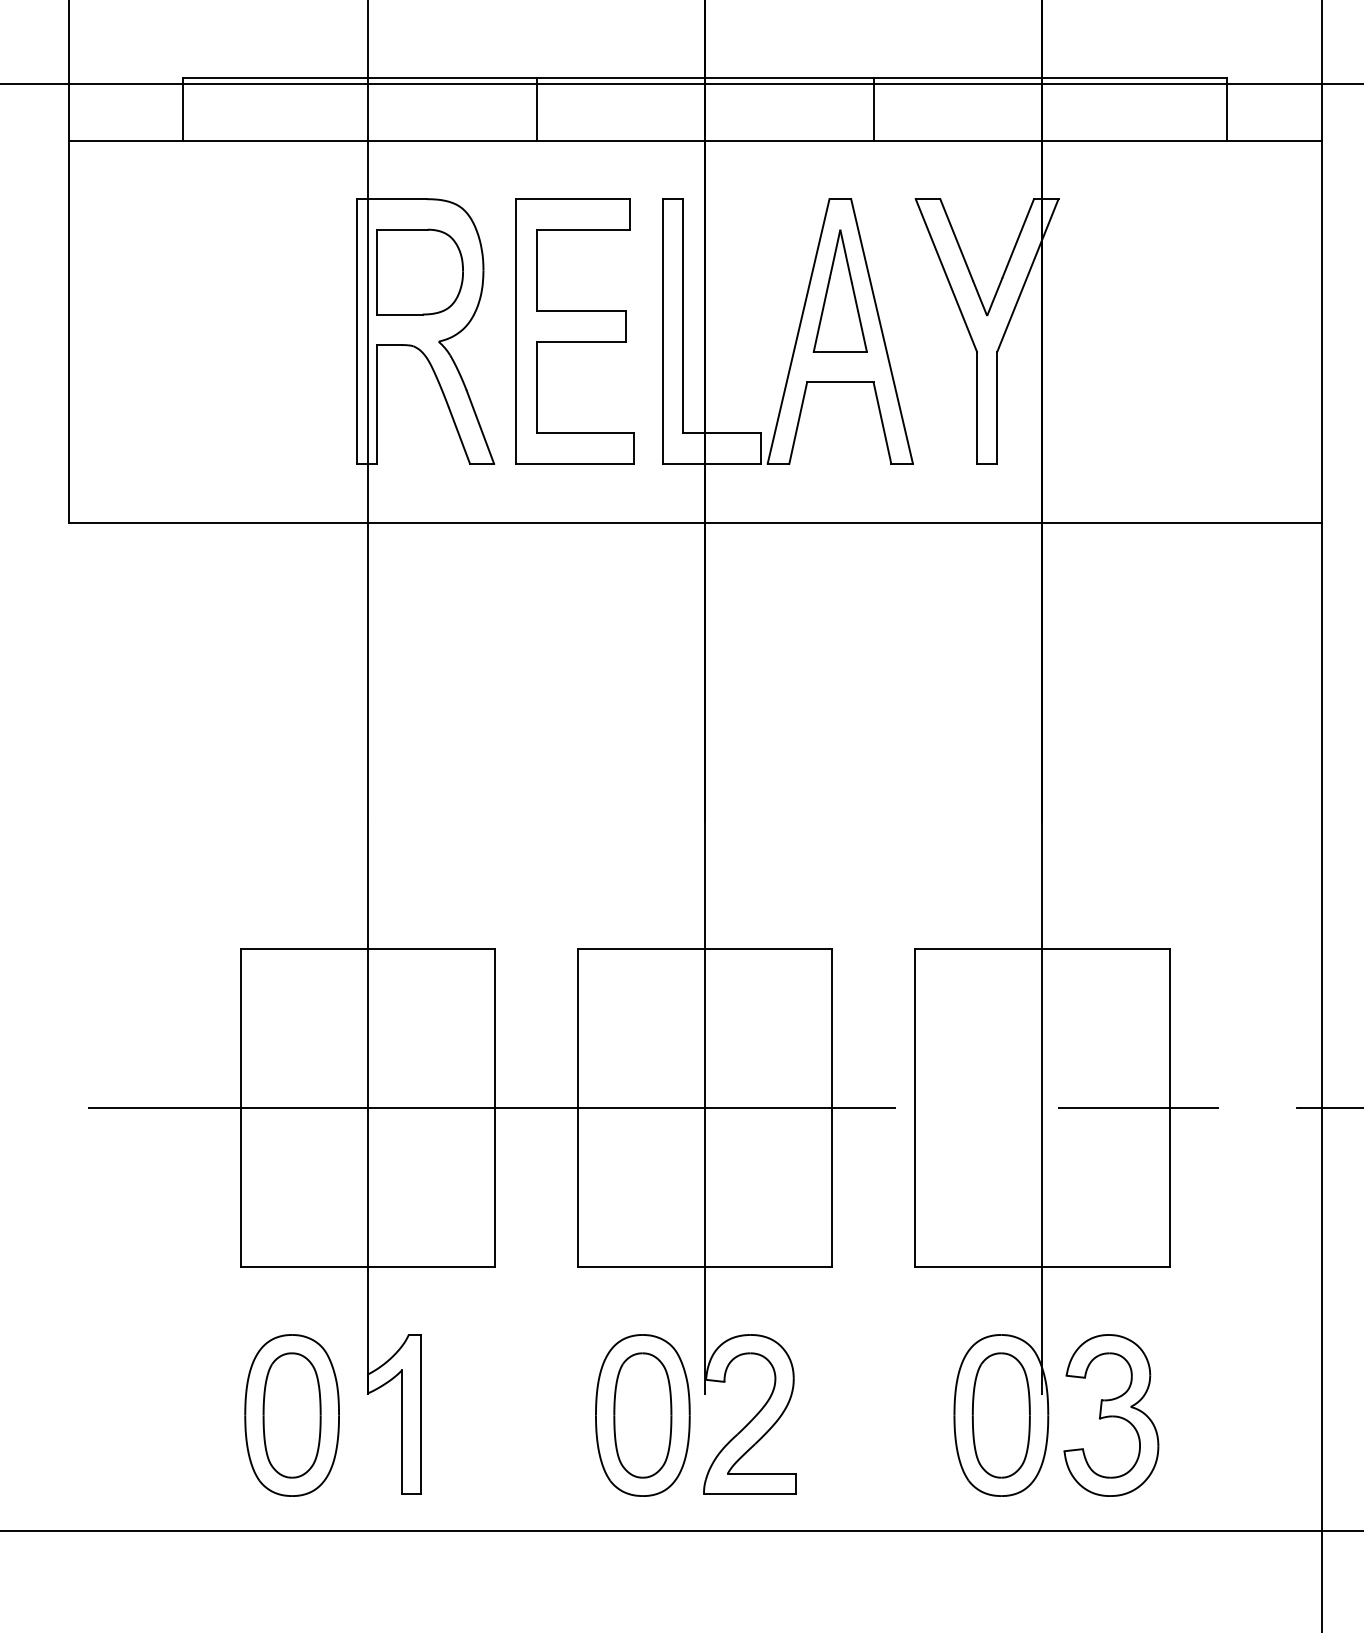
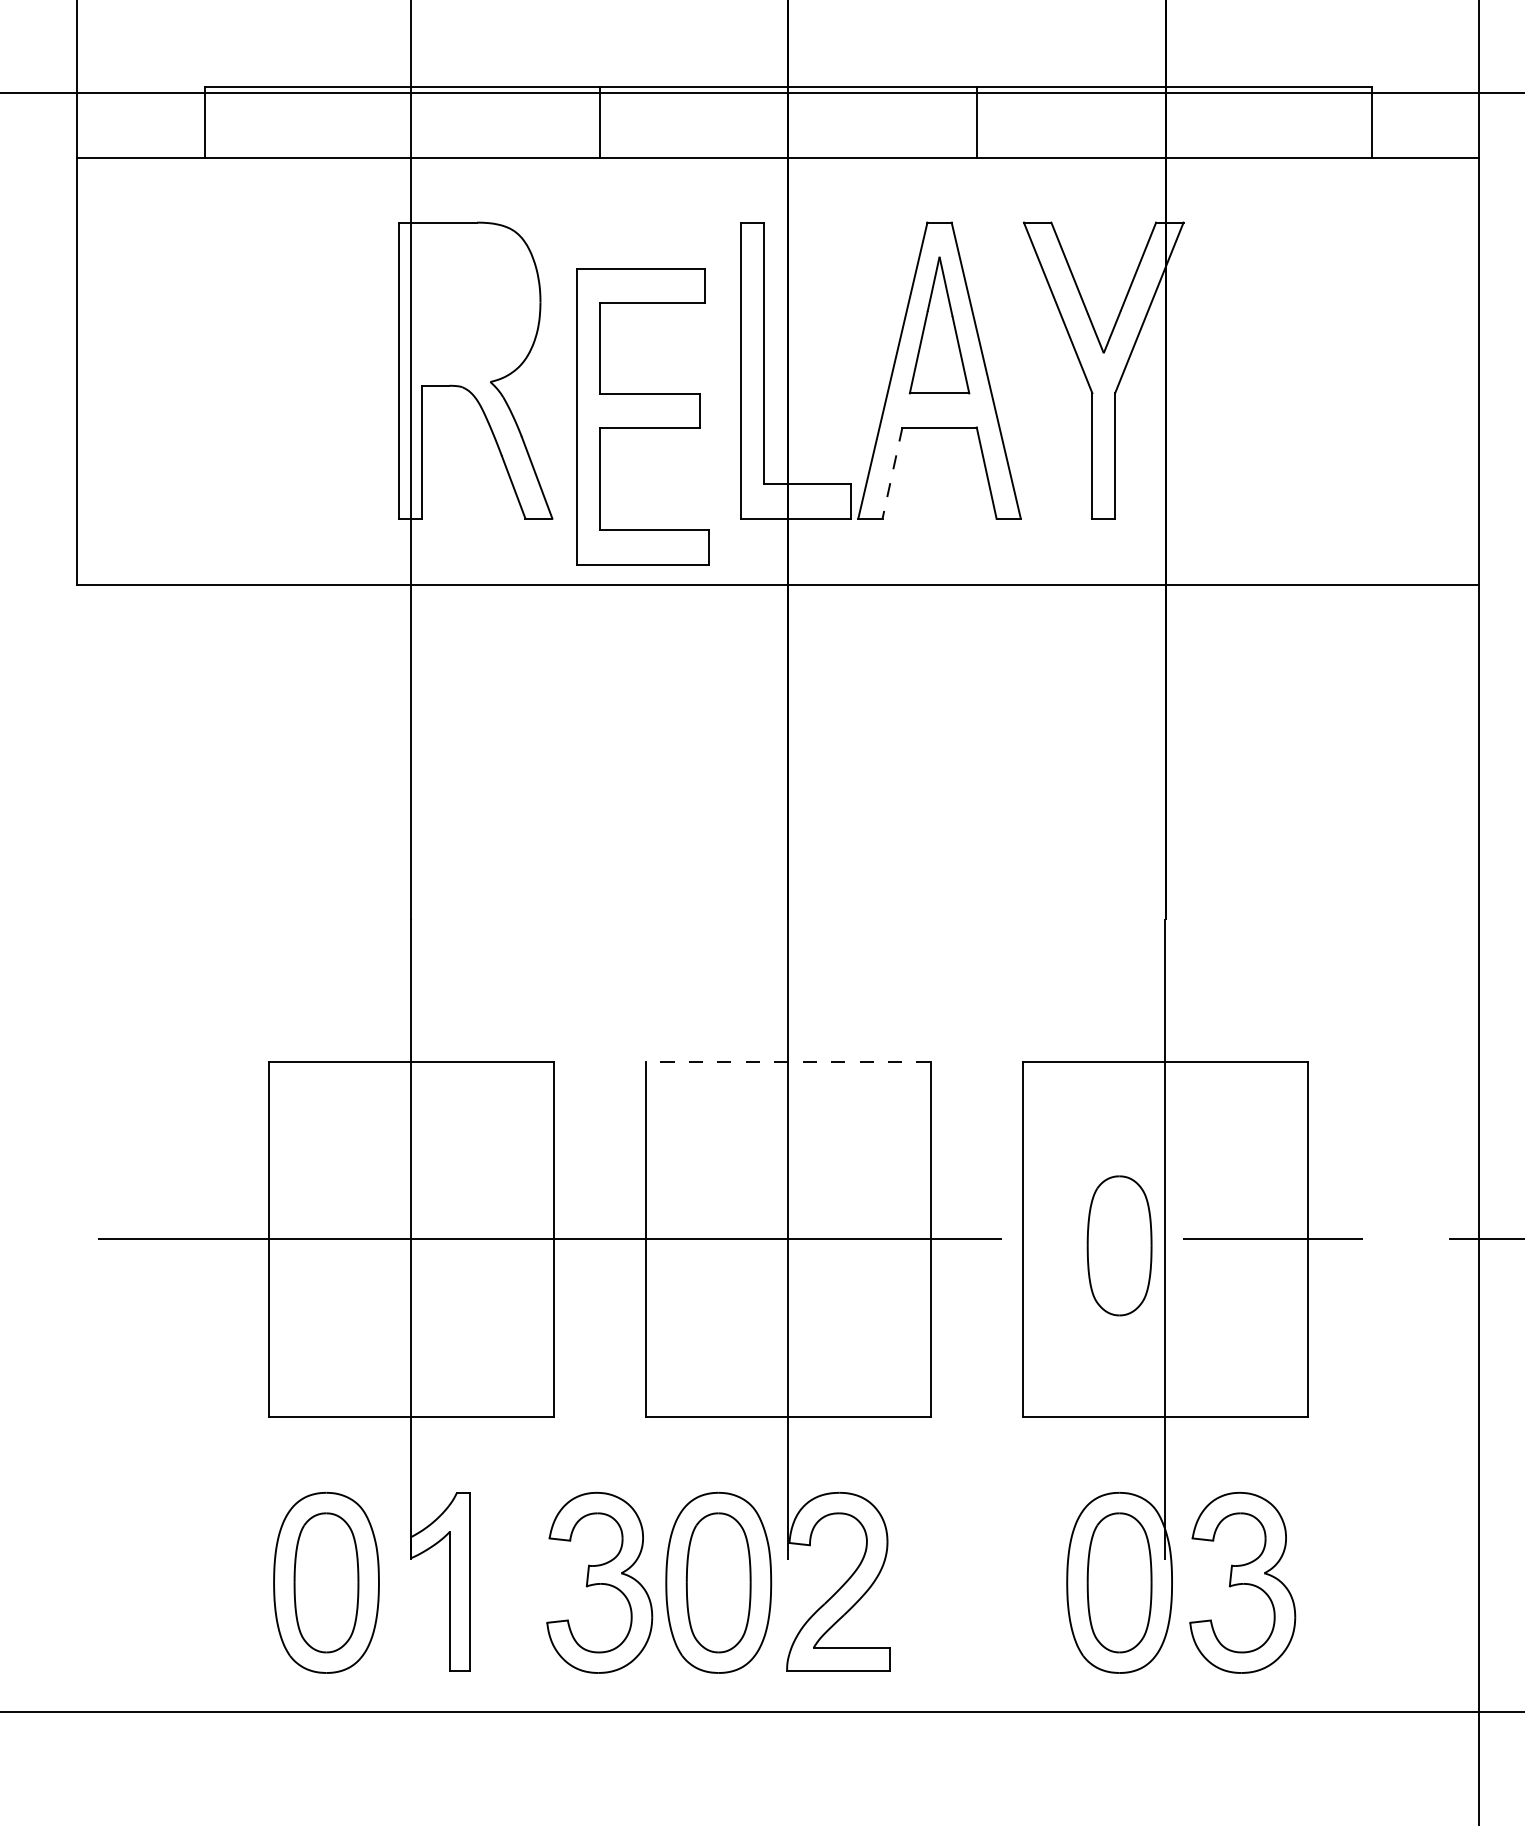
part: (419, 271) -> (469, 303), removed
part: (574, 331) -> (642, 416), moved
line: (798, 423) -> (892, 473), solid -> dashed
line: (704, 949) -> (787, 1061), solid -> dashed
part: (1001, 1113) -> (1119, 1245), added
part: (536, 1415) -> (599, 1582), added

